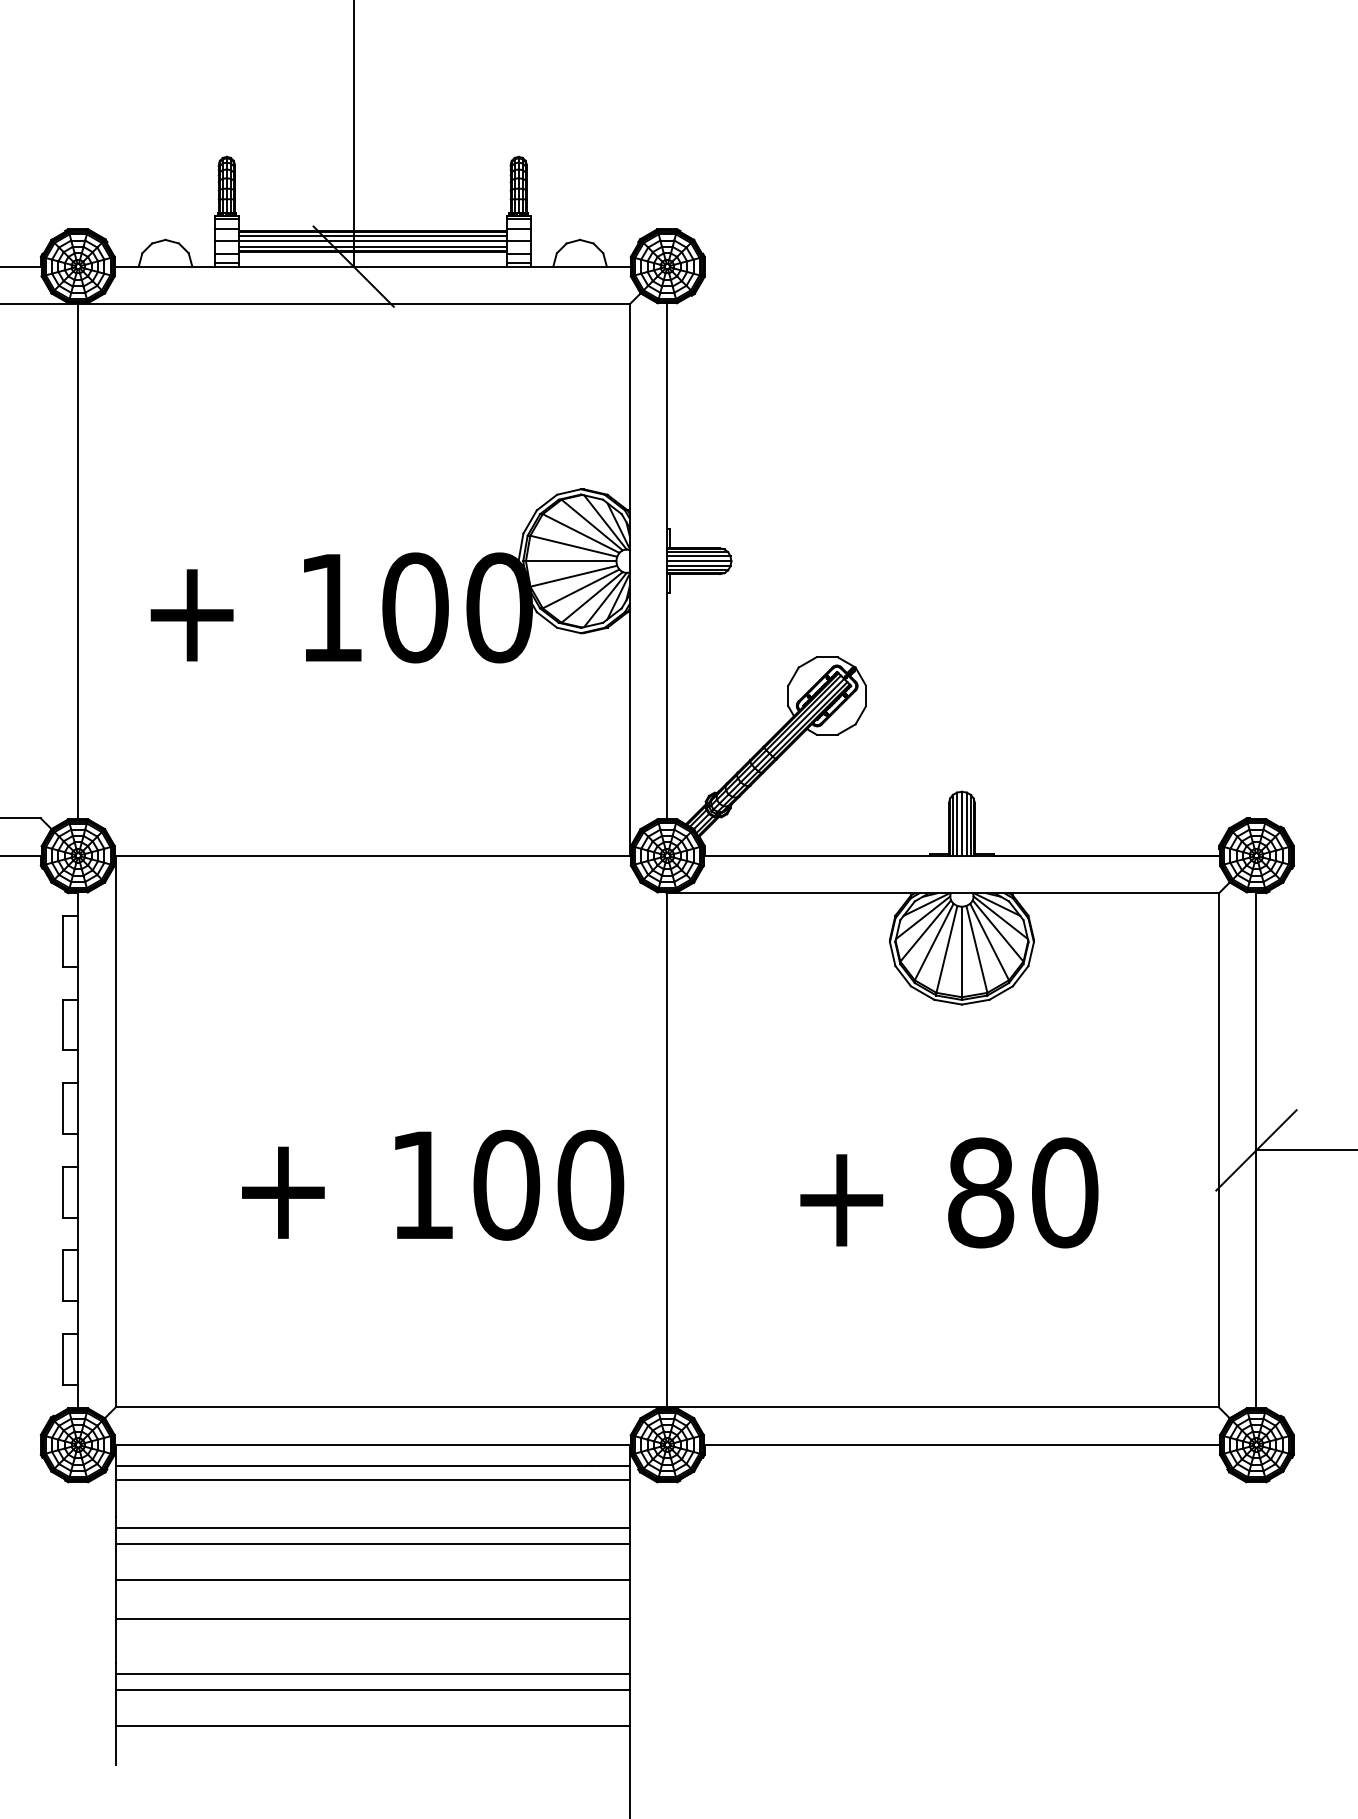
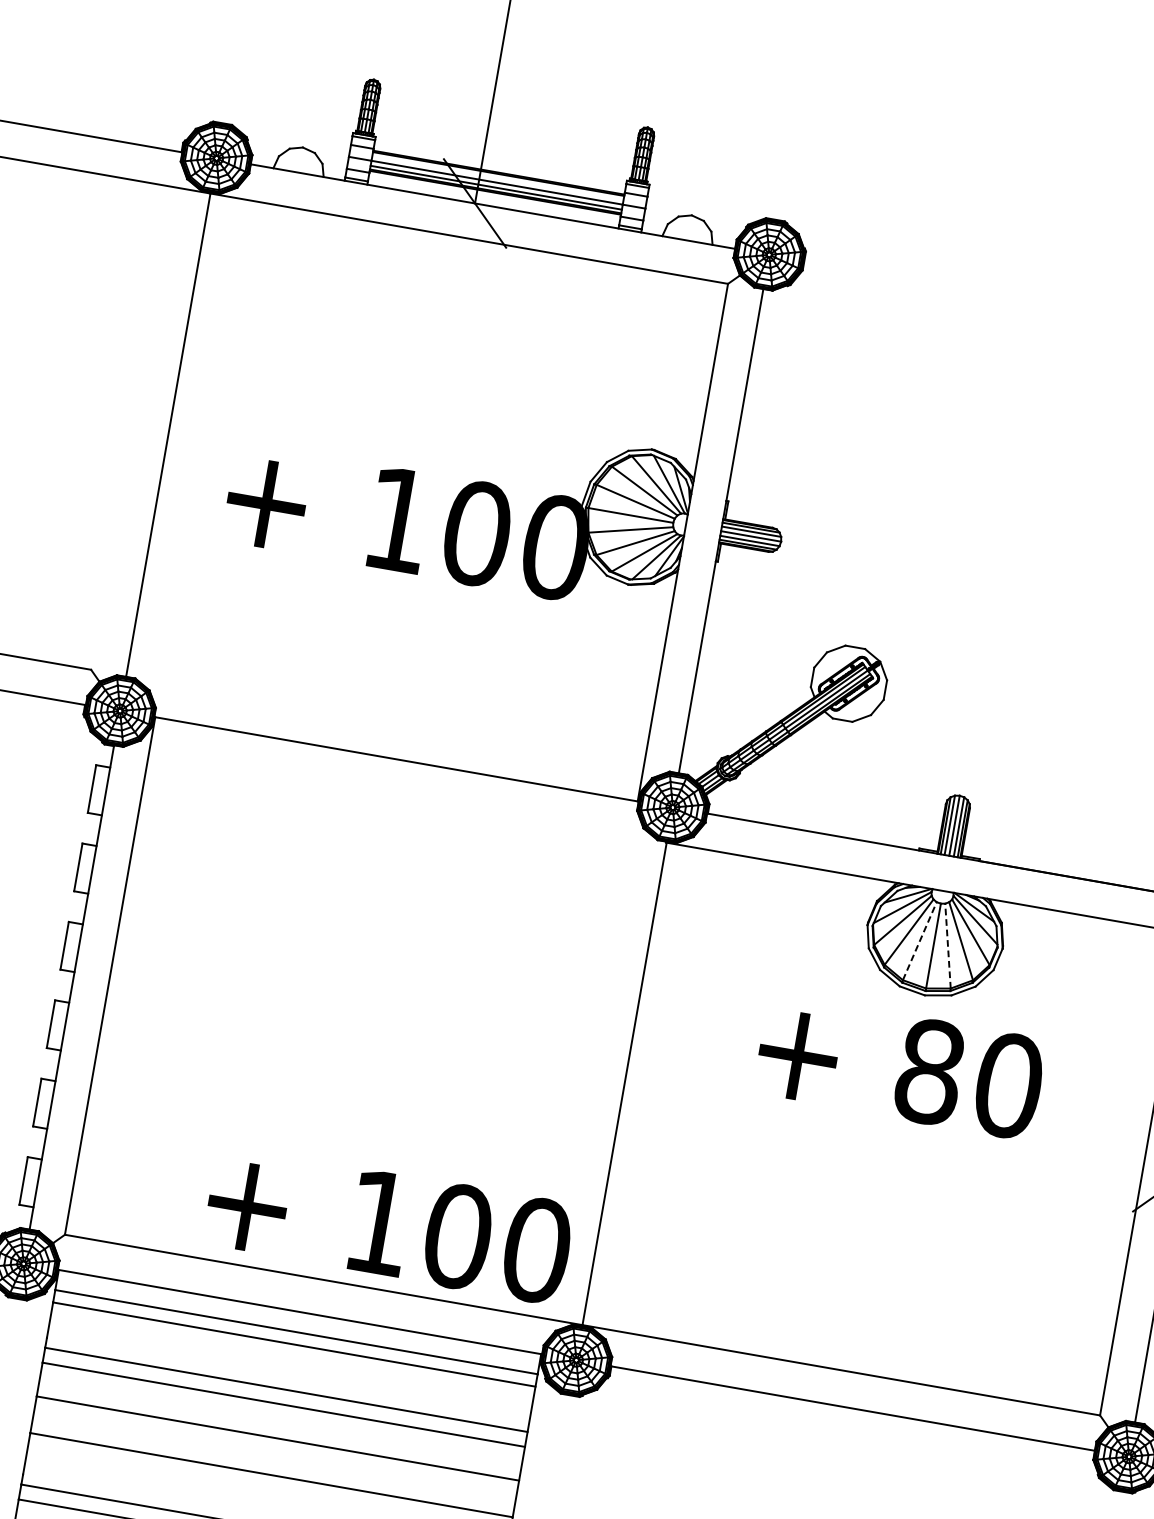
line: (372, 235) -> (497, 177), removed
line: (946, 949) -> (919, 941), solid -> dashed
line: (976, 949) -> (947, 946), solid -> dashed
text: (433, 1184) -> (389, 1223), moved
text: (949, 1192) -> (900, 1066), moved

